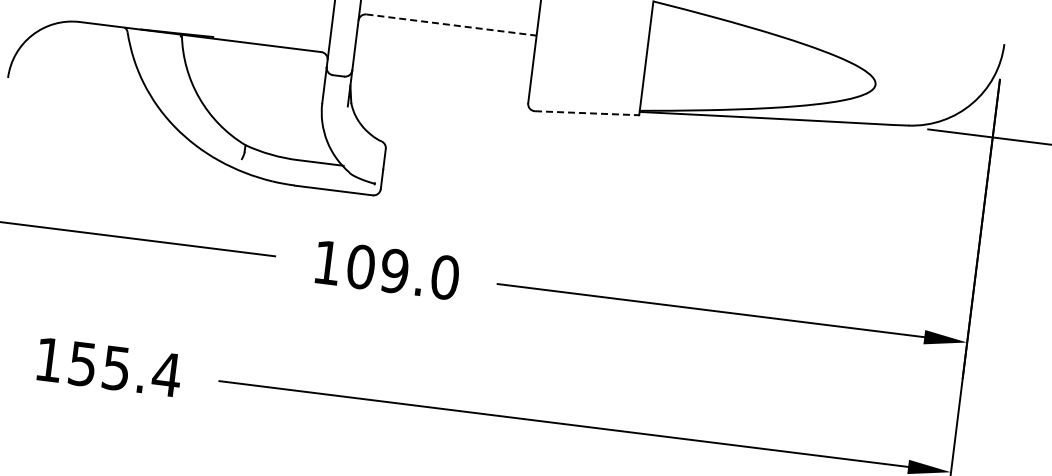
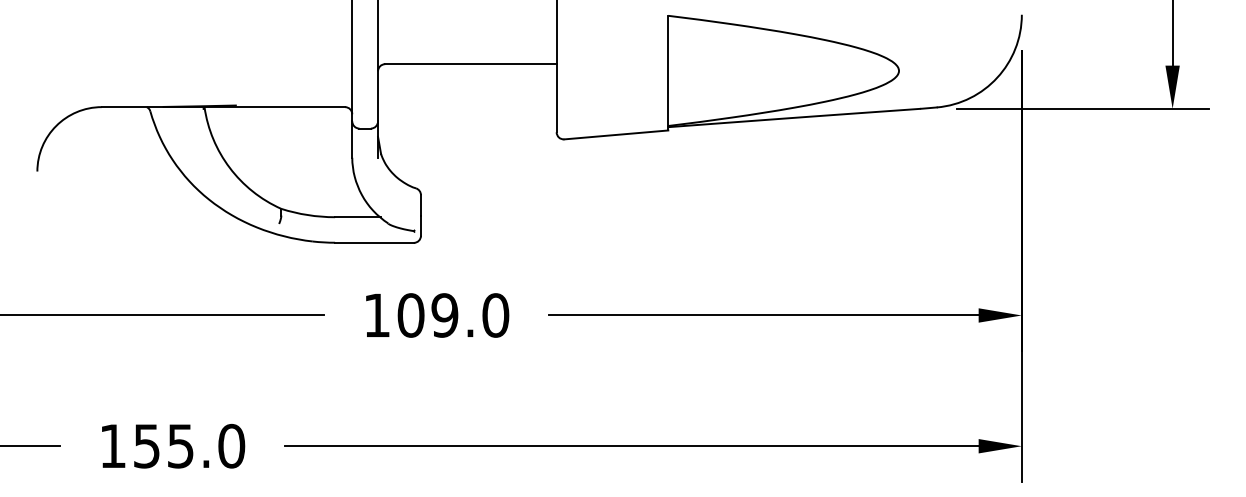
line: (451, 25) -> (470, 64), dashed -> solid
line: (587, 112) -> (616, 134), dashed -> solid
text: (166, 373) -> (231, 445), 155.4 -> 155.0

